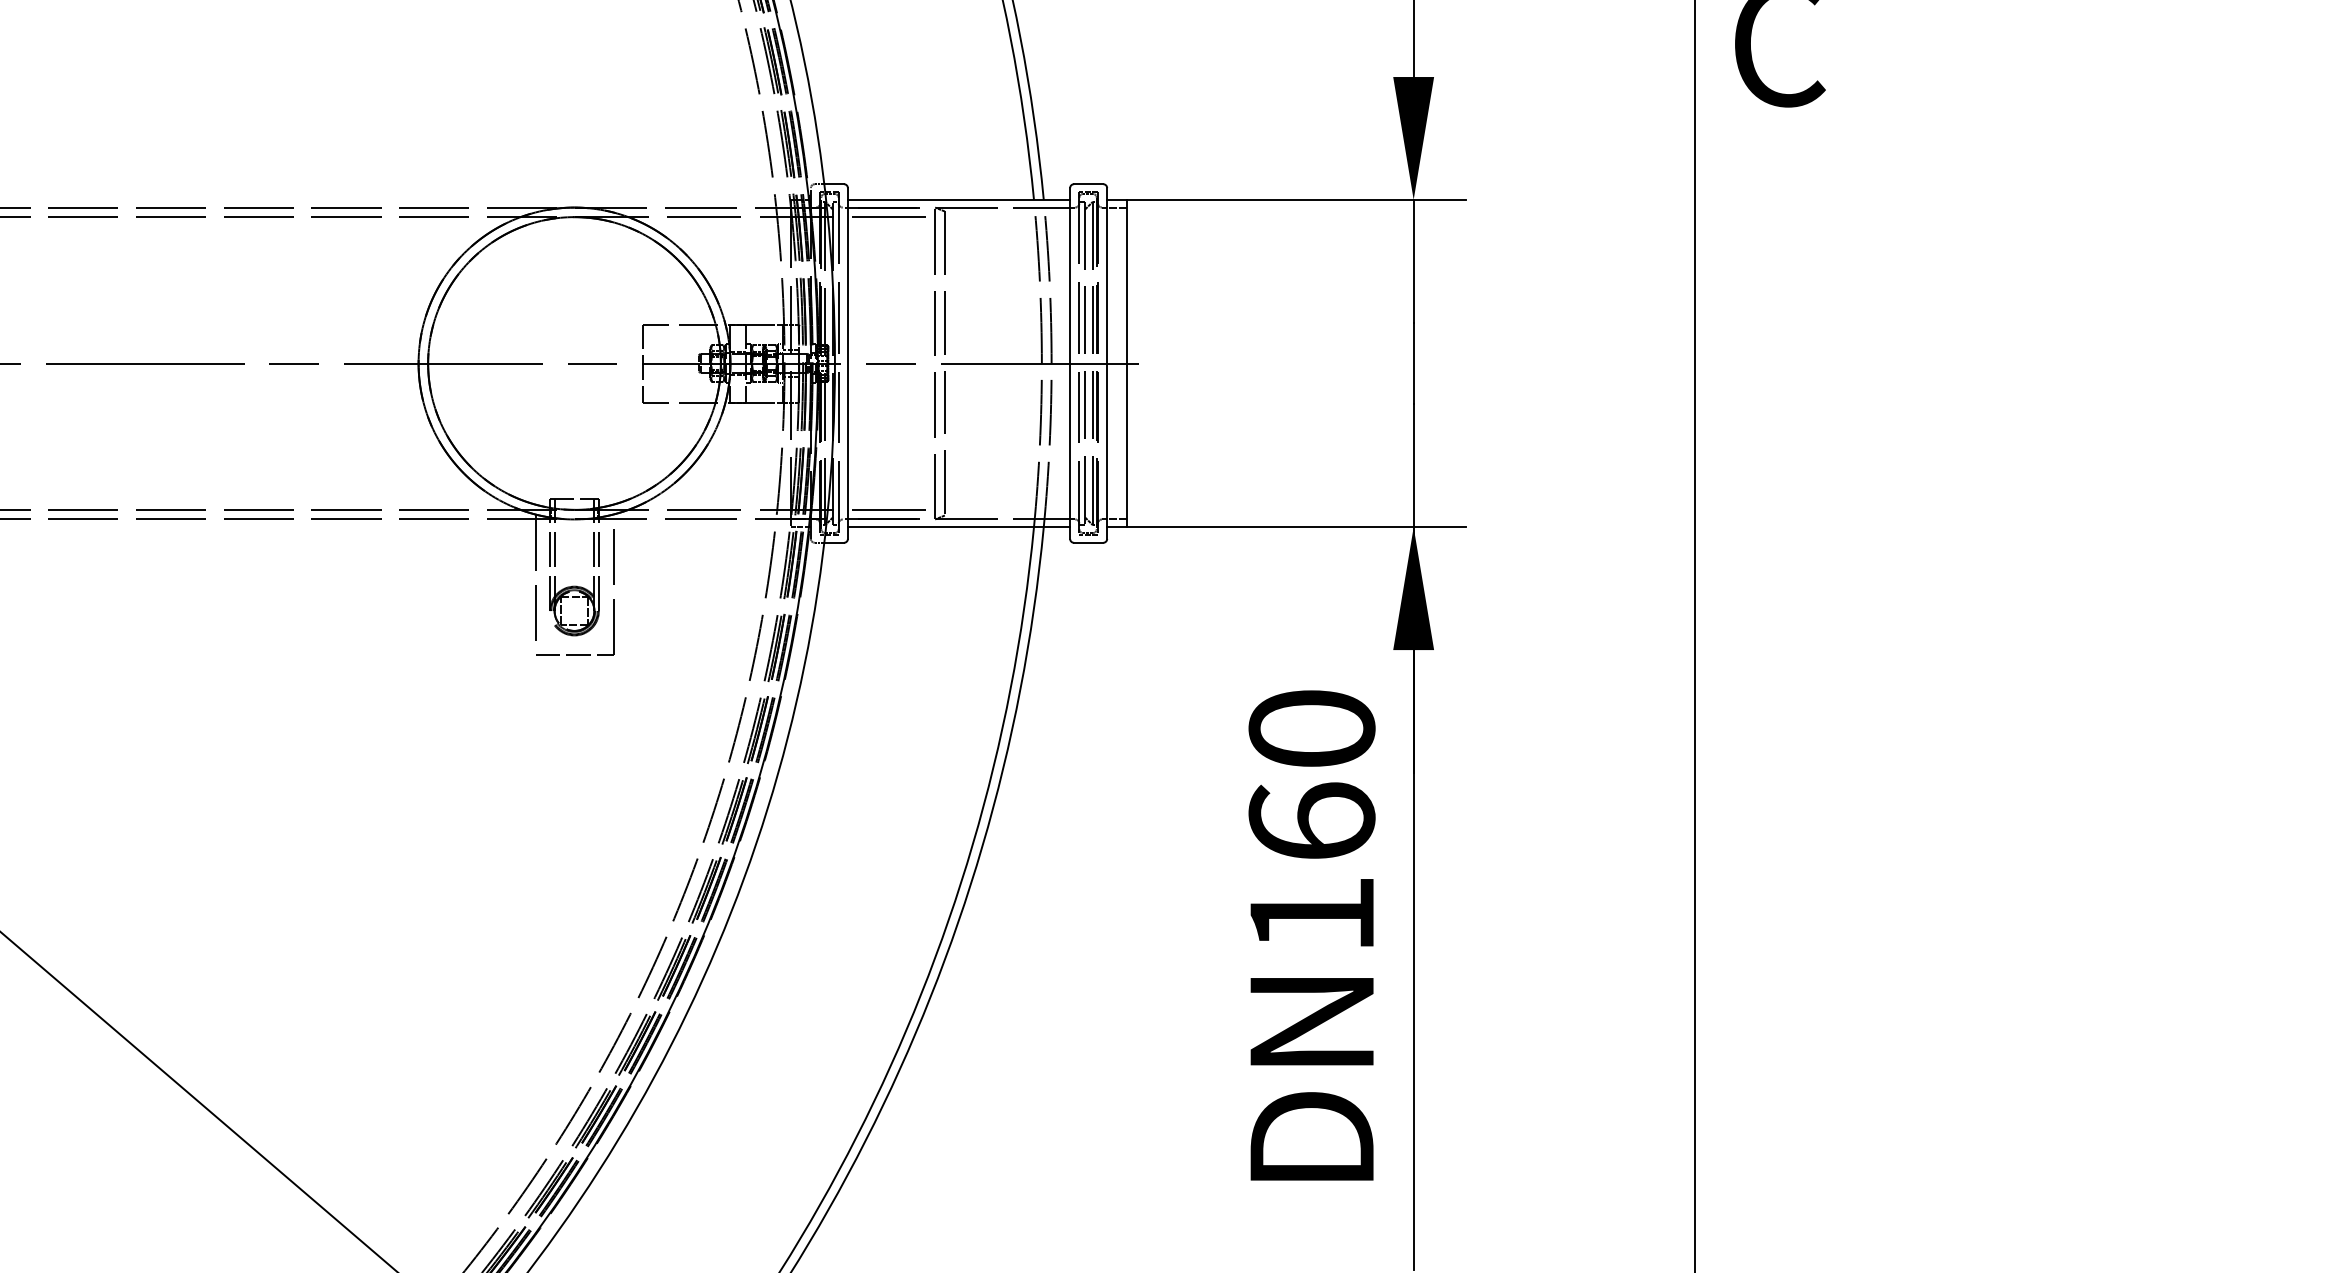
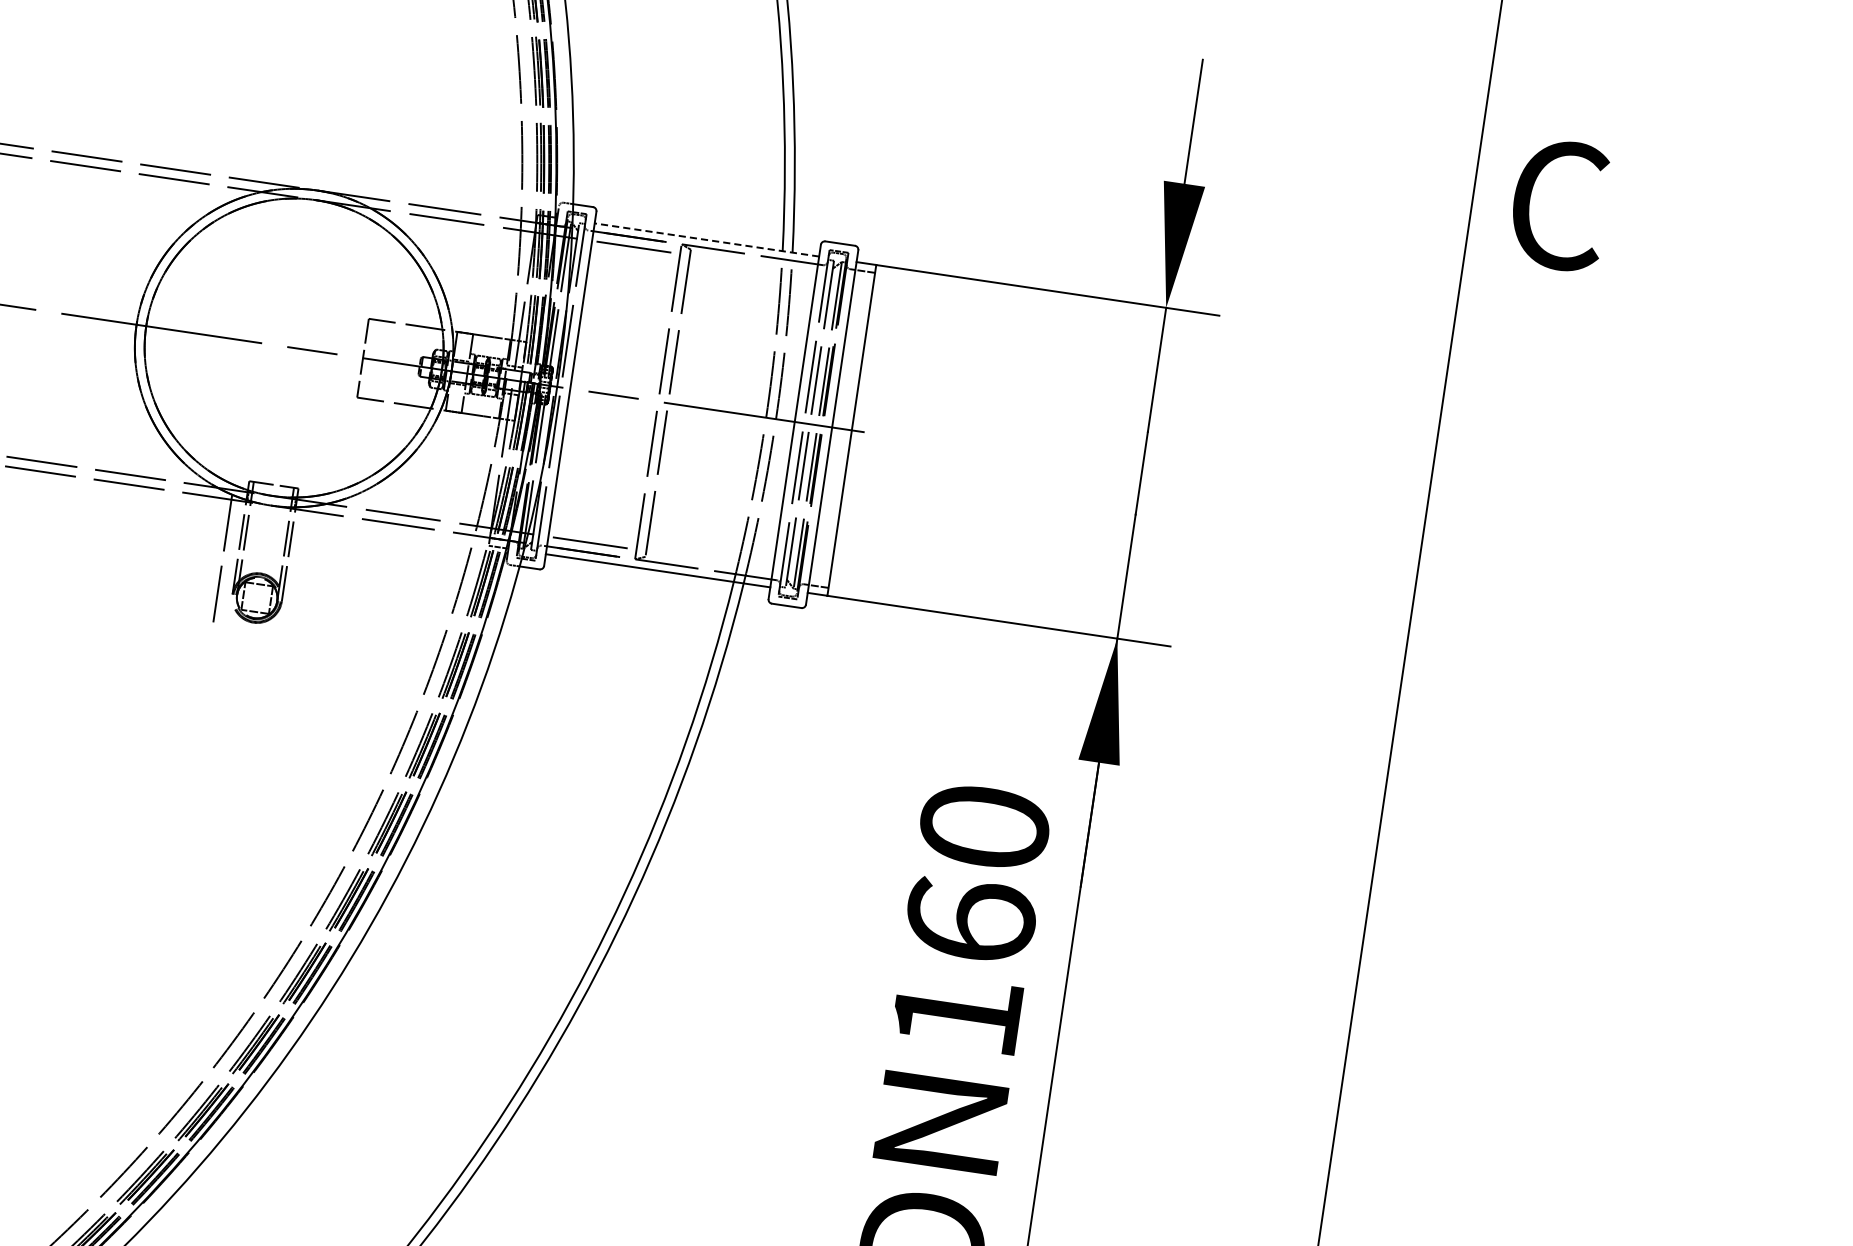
line: (958, 199) -> (706, 239), solid -> dashed
part: (613, 599) -> (298, 592), removed

